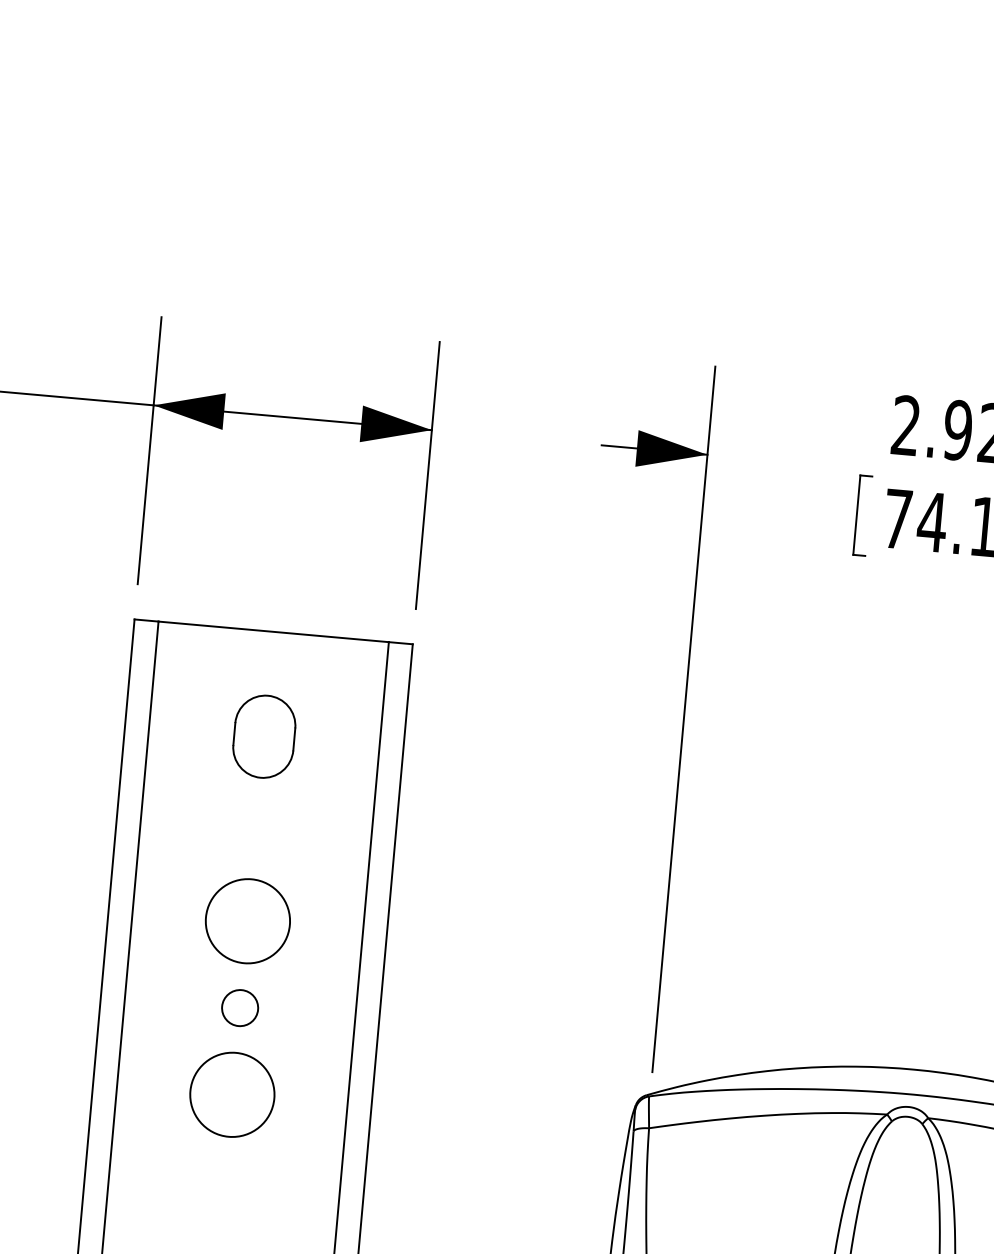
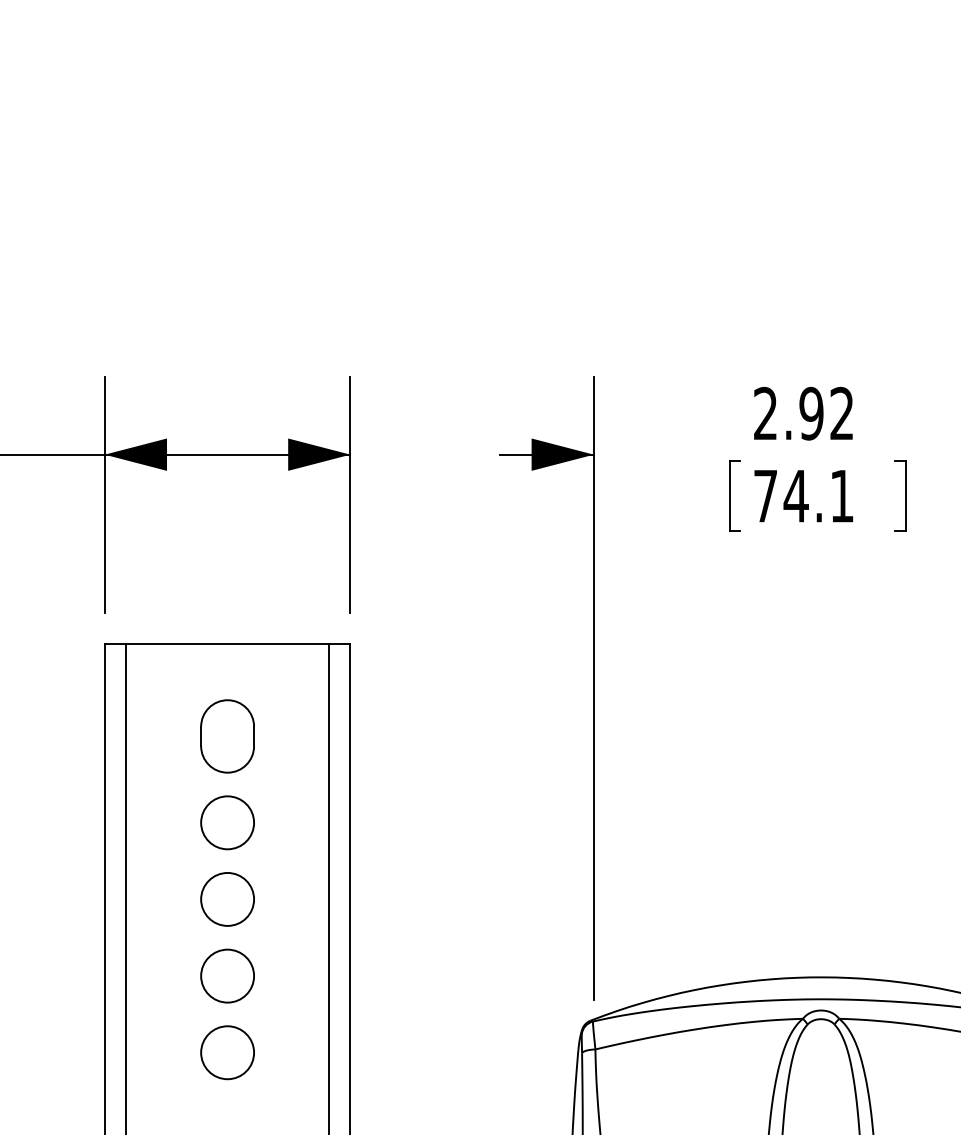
circle: (255, 834) -> (227, 822), added
circle: (247, 921) -> (227, 899), size x0.71
circle: (240, 1007) -> (227, 975), size x1.67
circle: (232, 1094) -> (227, 1052), size x0.71

